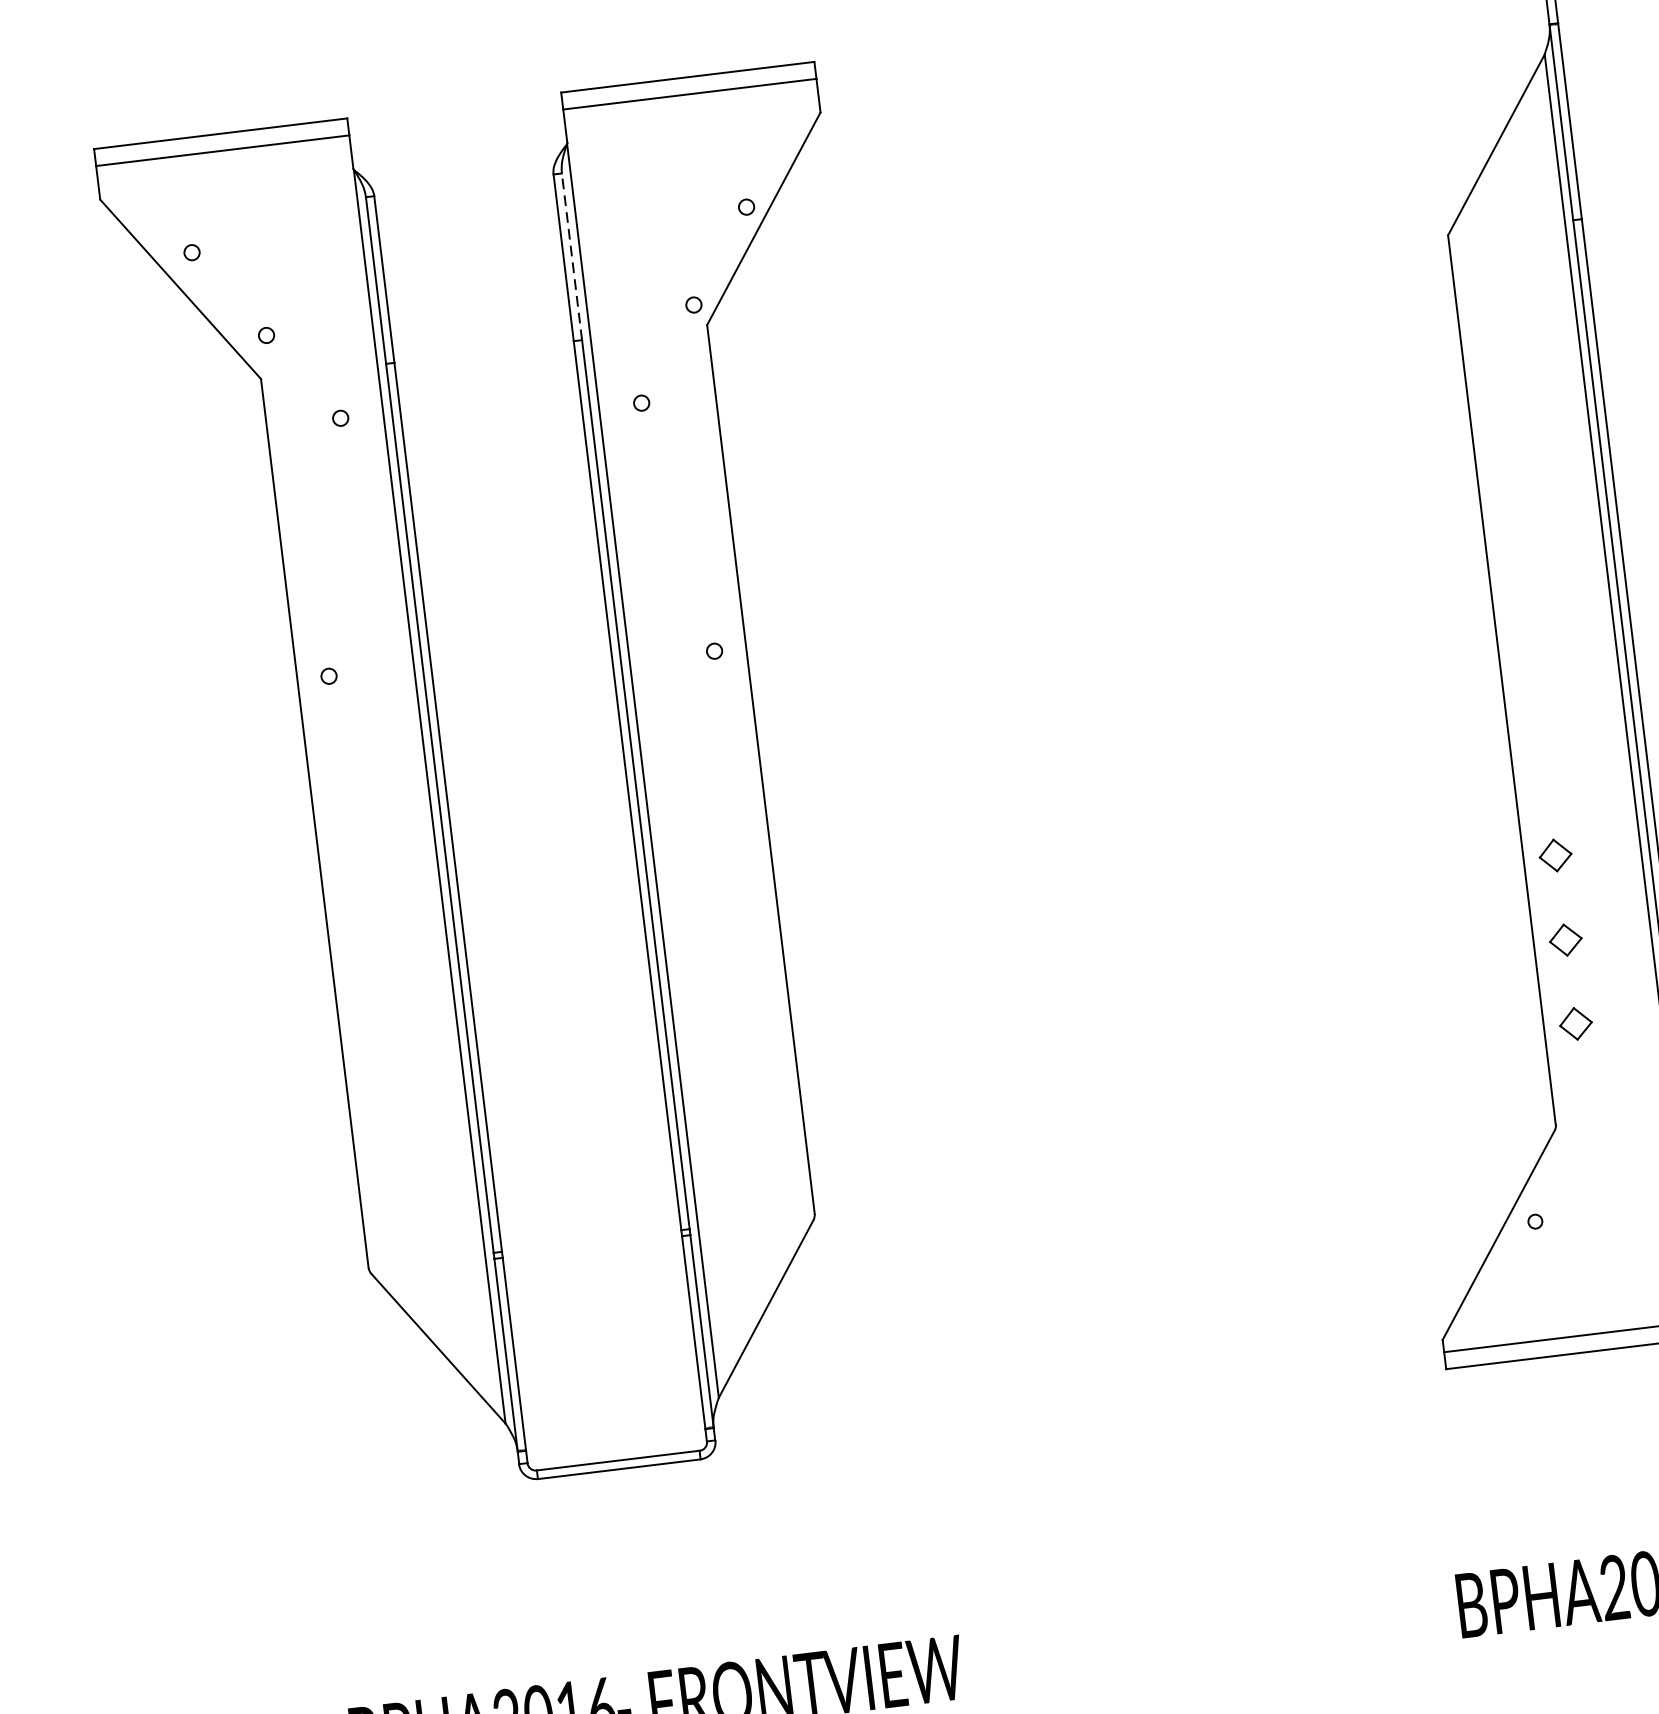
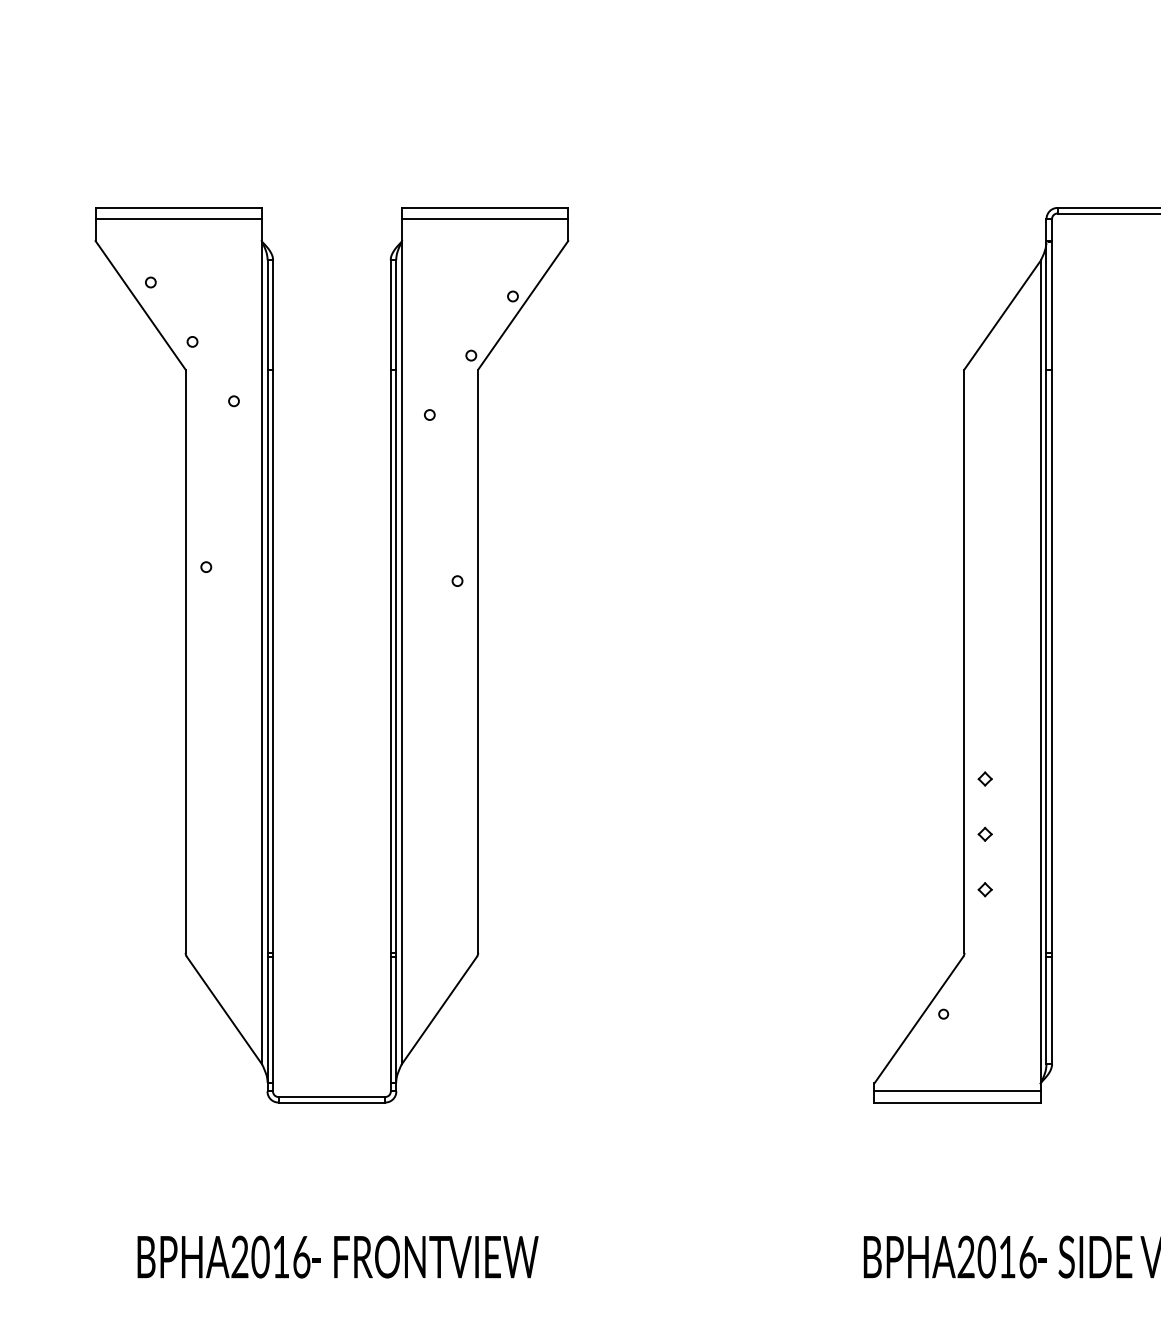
line: (572, 256) -> (396, 314), dashed -> solid
part: (1554, 854) -> (984, 778), size x0.62
part: (1564, 938) -> (984, 833), size x0.62
part: (1574, 1024) -> (984, 889), size x0.62

